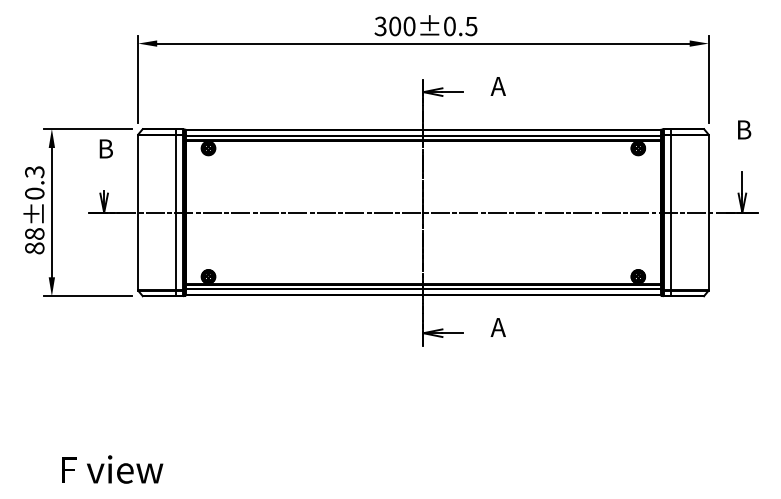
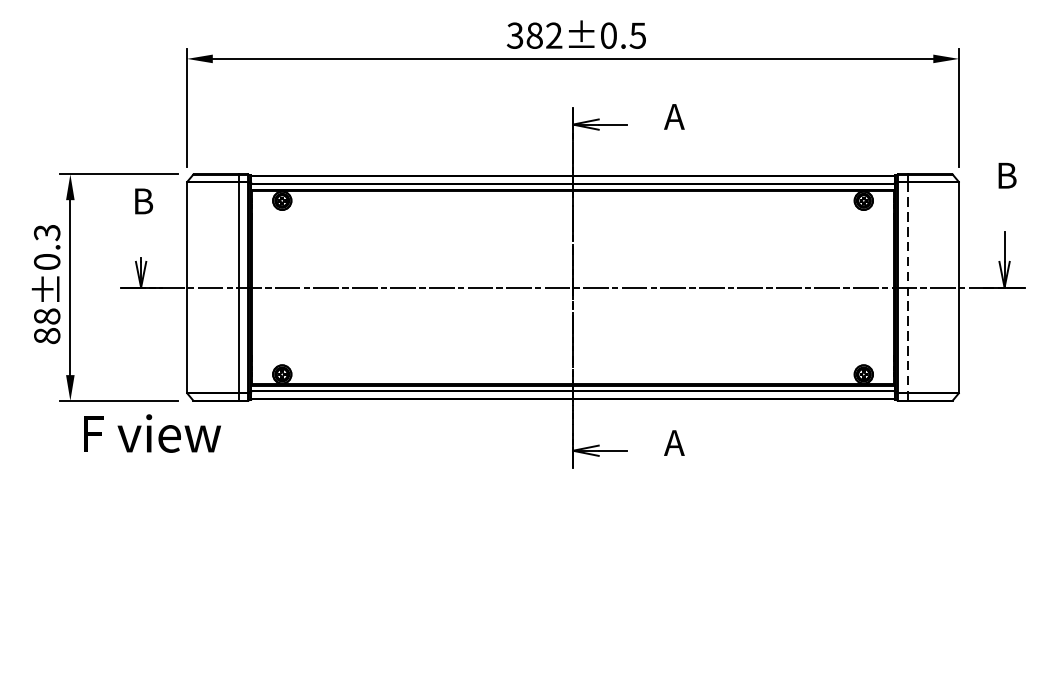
text: (402, 26) -> (544, 35), 300±0.5 -> 382±0.5
line: (670, 212) -> (907, 287), solid -> dashed
text: (112, 469) -> (152, 433), moved

